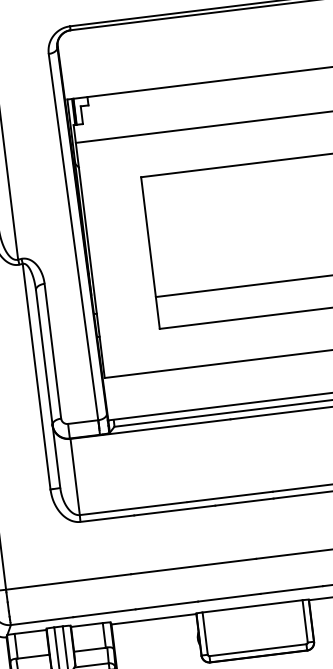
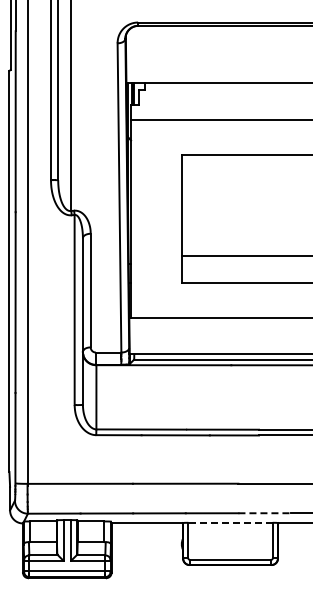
line: (292, 590) -> (265, 513), solid -> dashed
line: (252, 605) -> (230, 522), solid -> dashed

